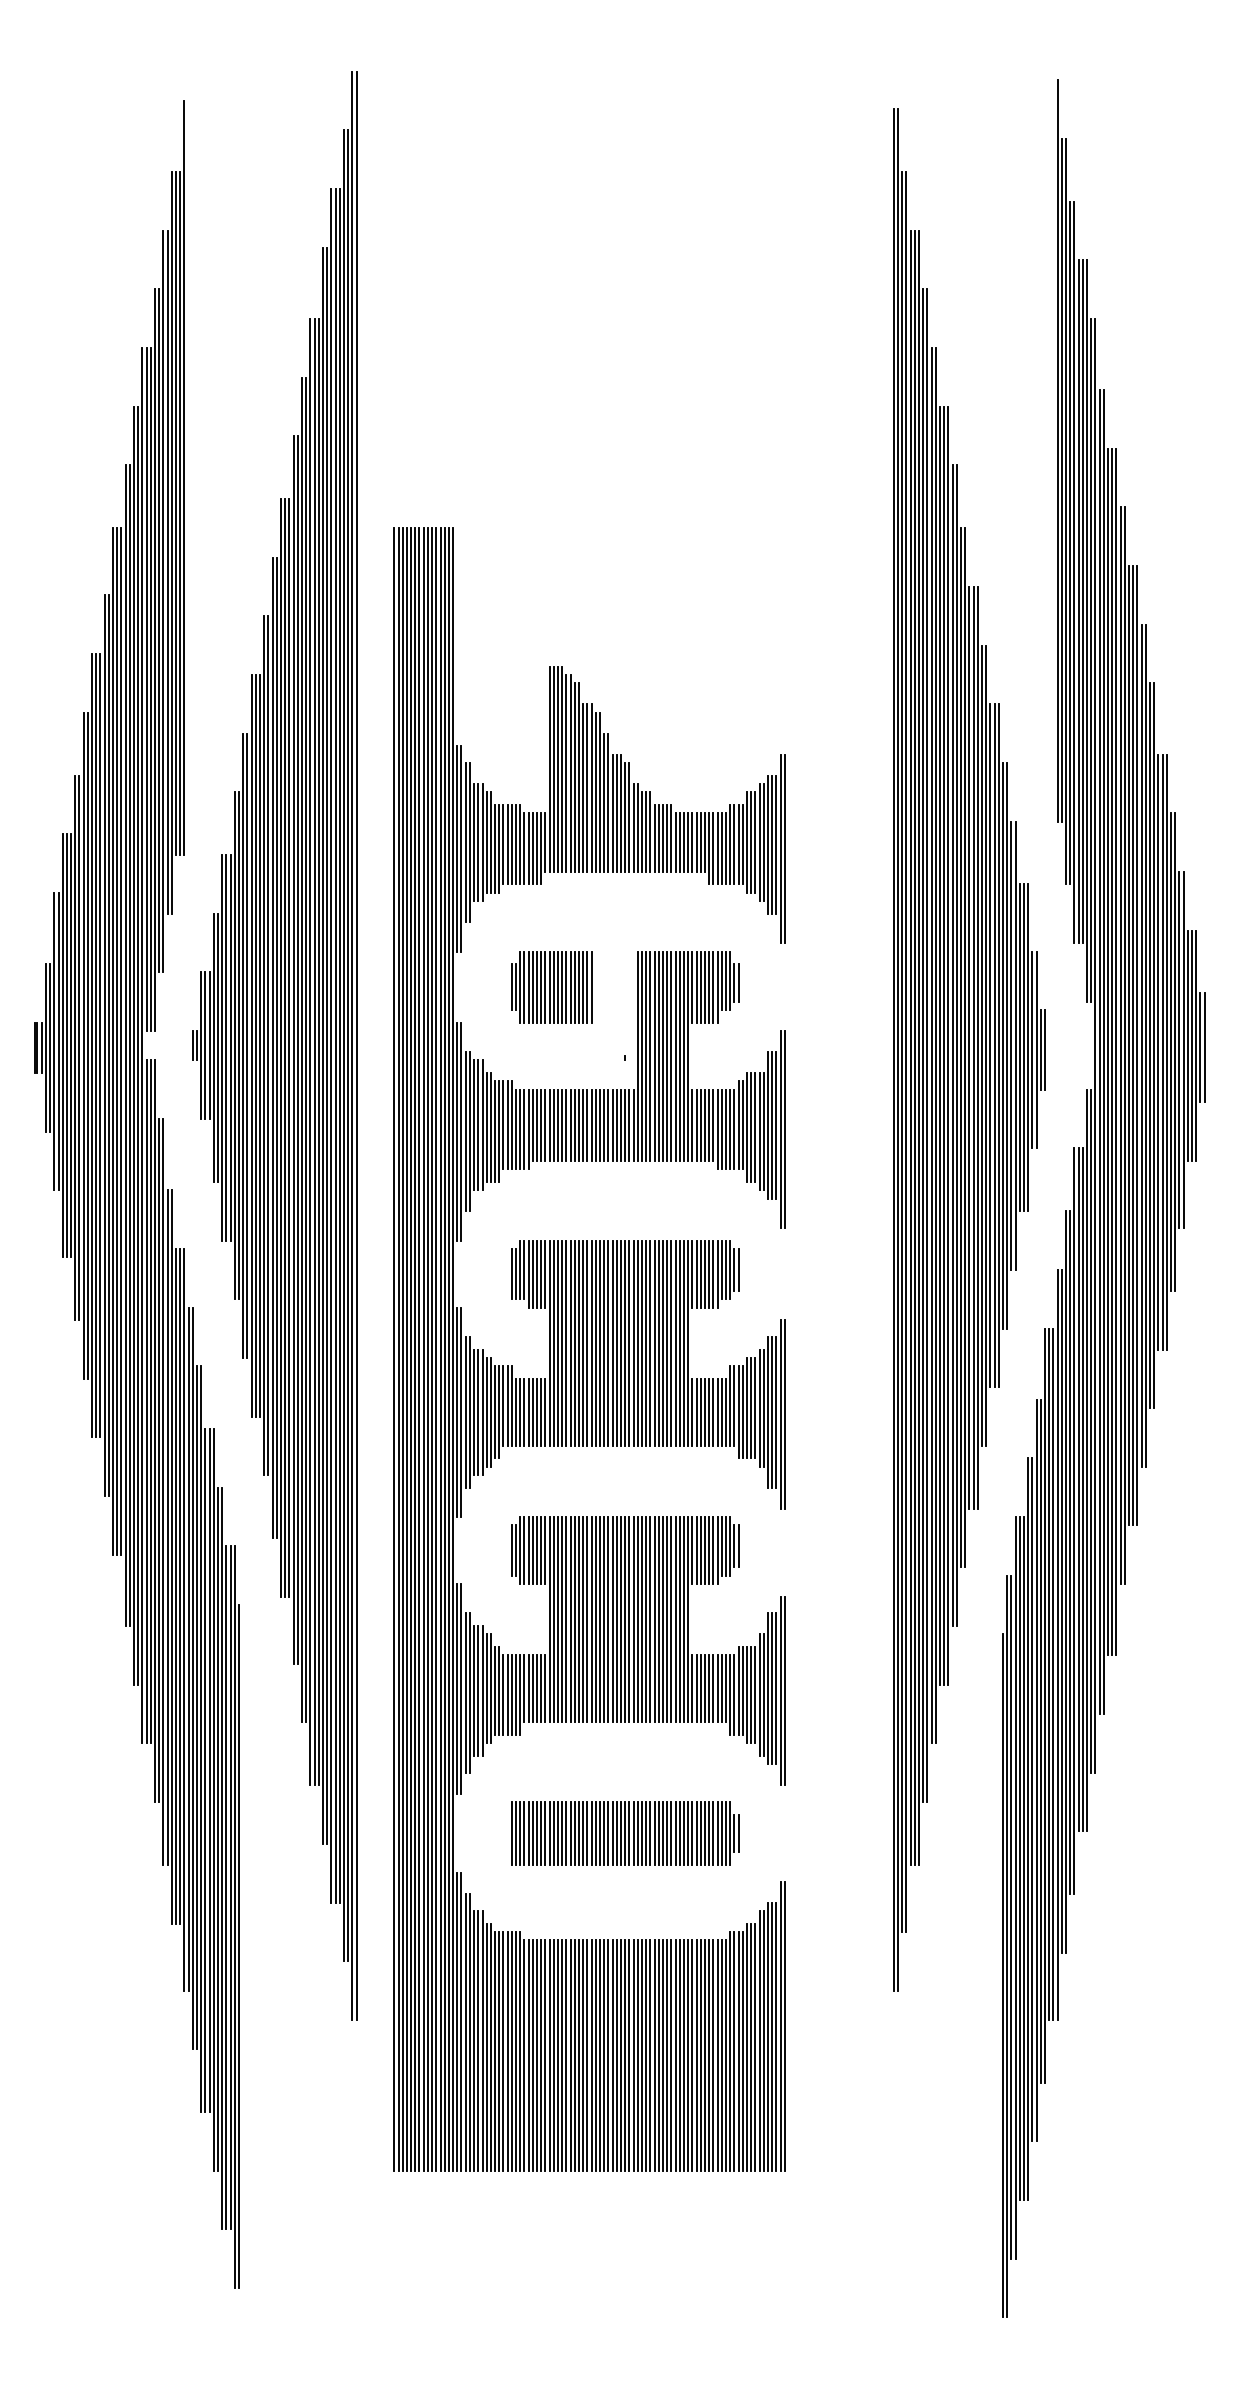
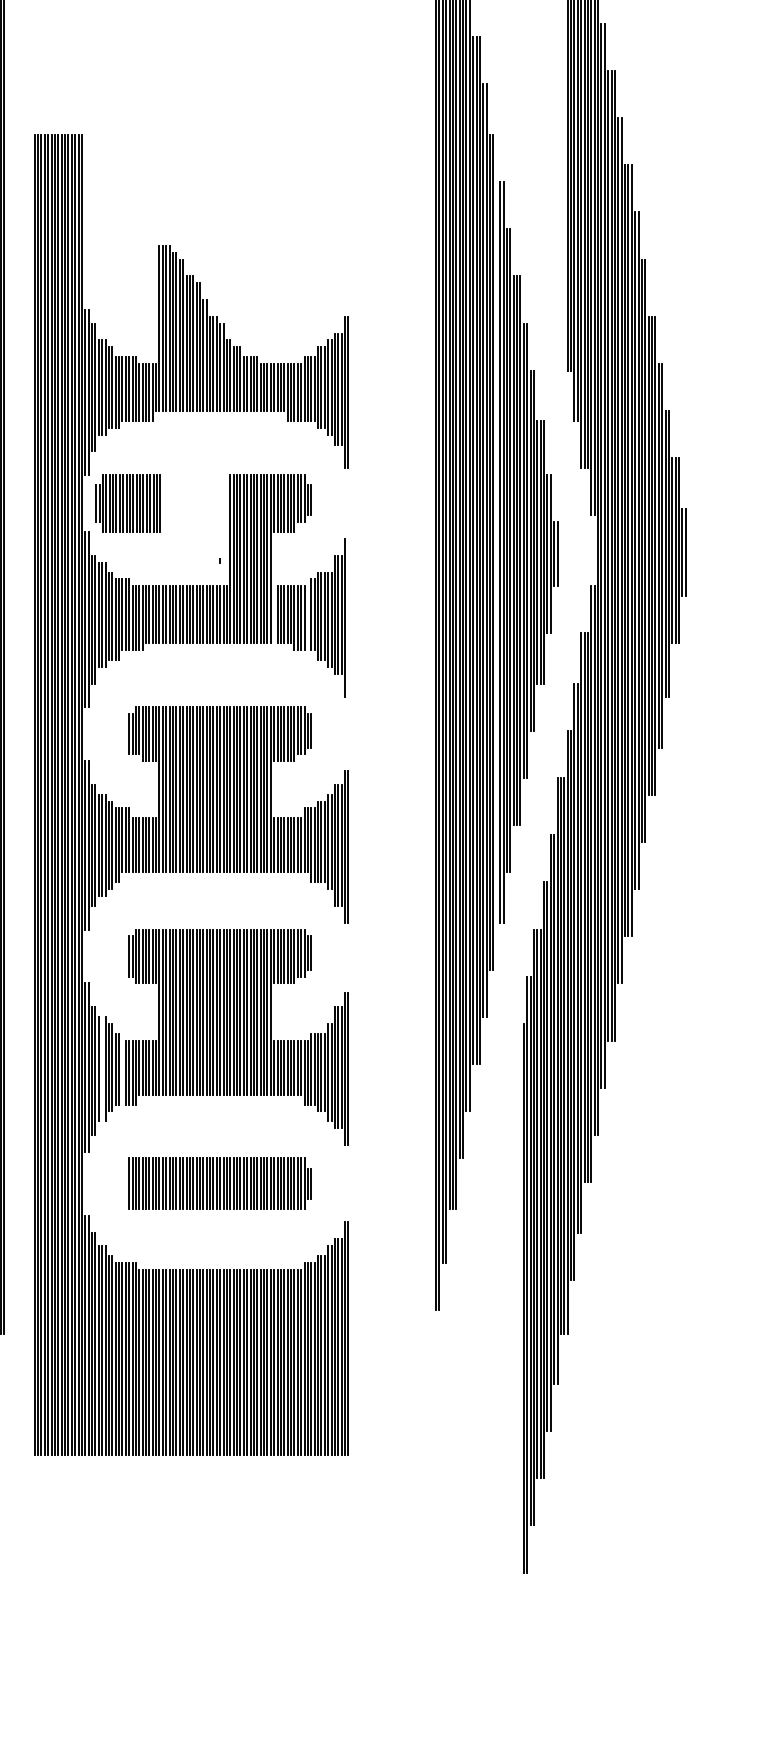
part: (551, 987) -> (128, 503), moved
line: (969, 1047) -> (496, 552), removed
line: (692, 1124) -> (274, 614), removed
line: (734, 1129) -> (308, 618), removed
line: (784, 1129) -> (348, 618), removed
line: (478, 1690) -> (102, 1068), removed
line: (503, 1694) -> (122, 1072), removed

